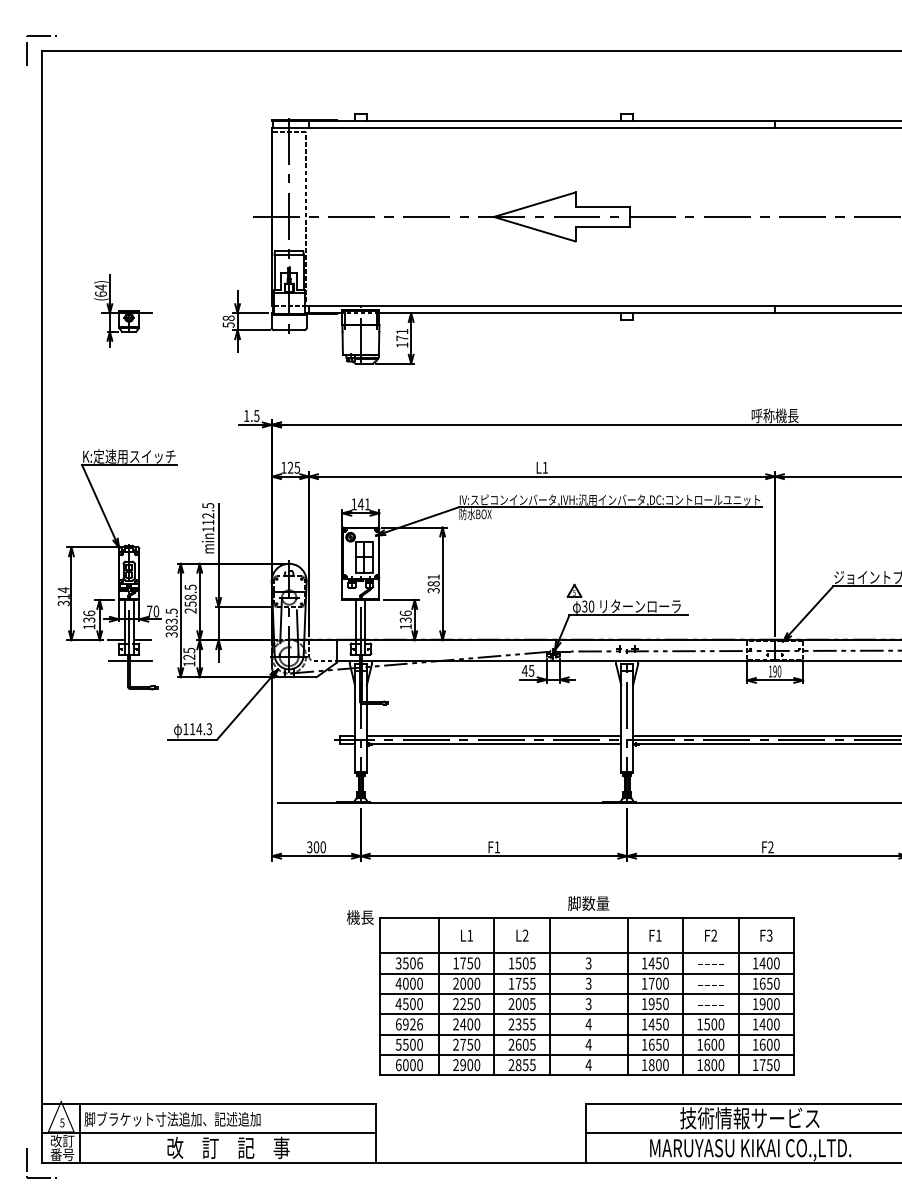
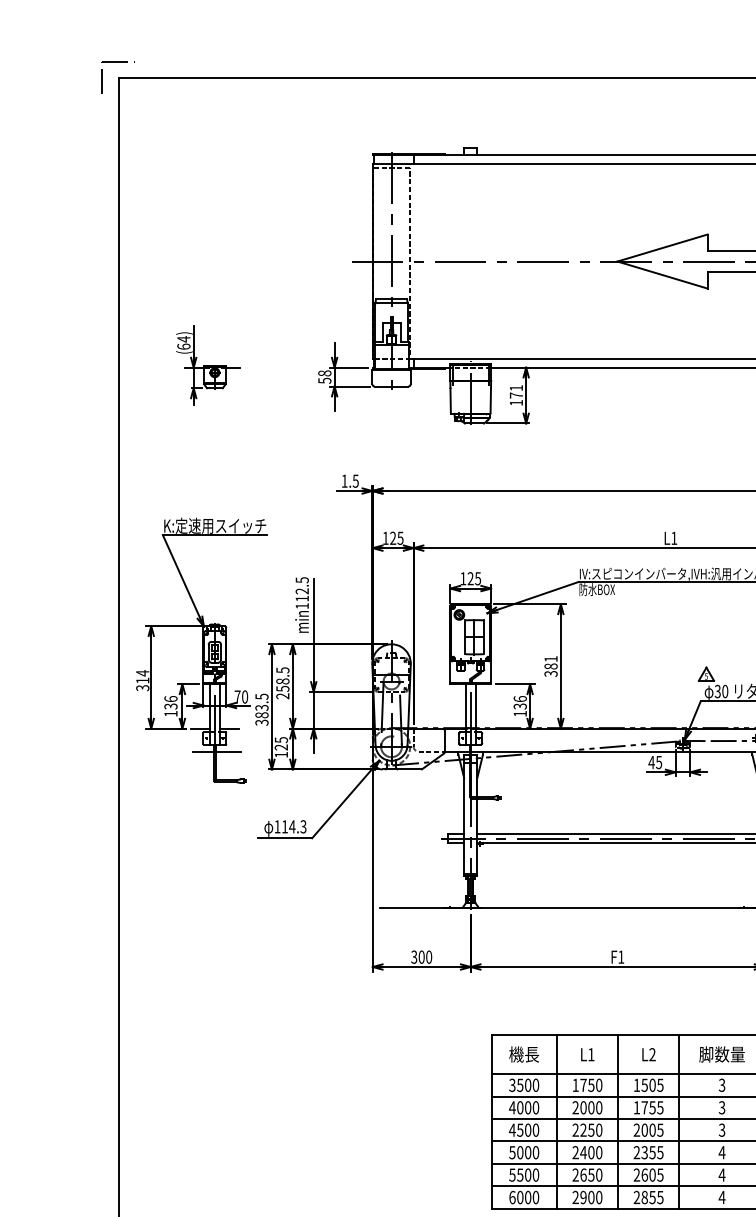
text: (363, 504) -> (473, 578), 141 -> 125
text: (588, 903) -> (721, 1054), moved
text: (359, 917) -> (523, 1054), moved
text: (419, 963) -> (535, 1085), 3506 -> 3500
text: (408, 1024) -> (523, 1152), 6926 -> 5000
text: (463, 1044) -> (583, 1174), 2750 -> 2650

